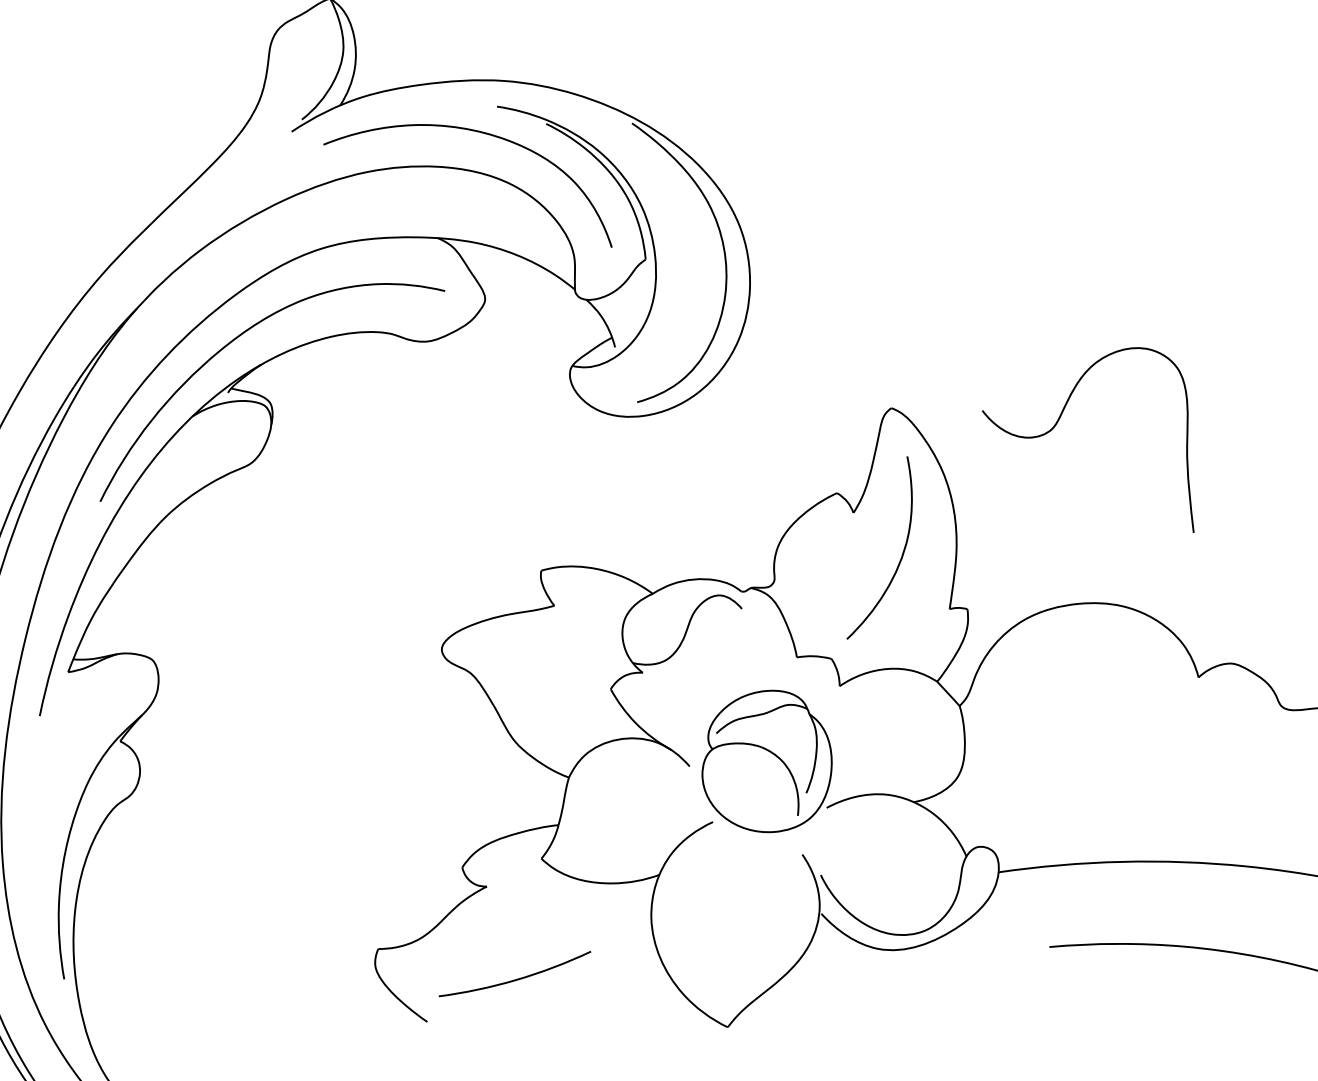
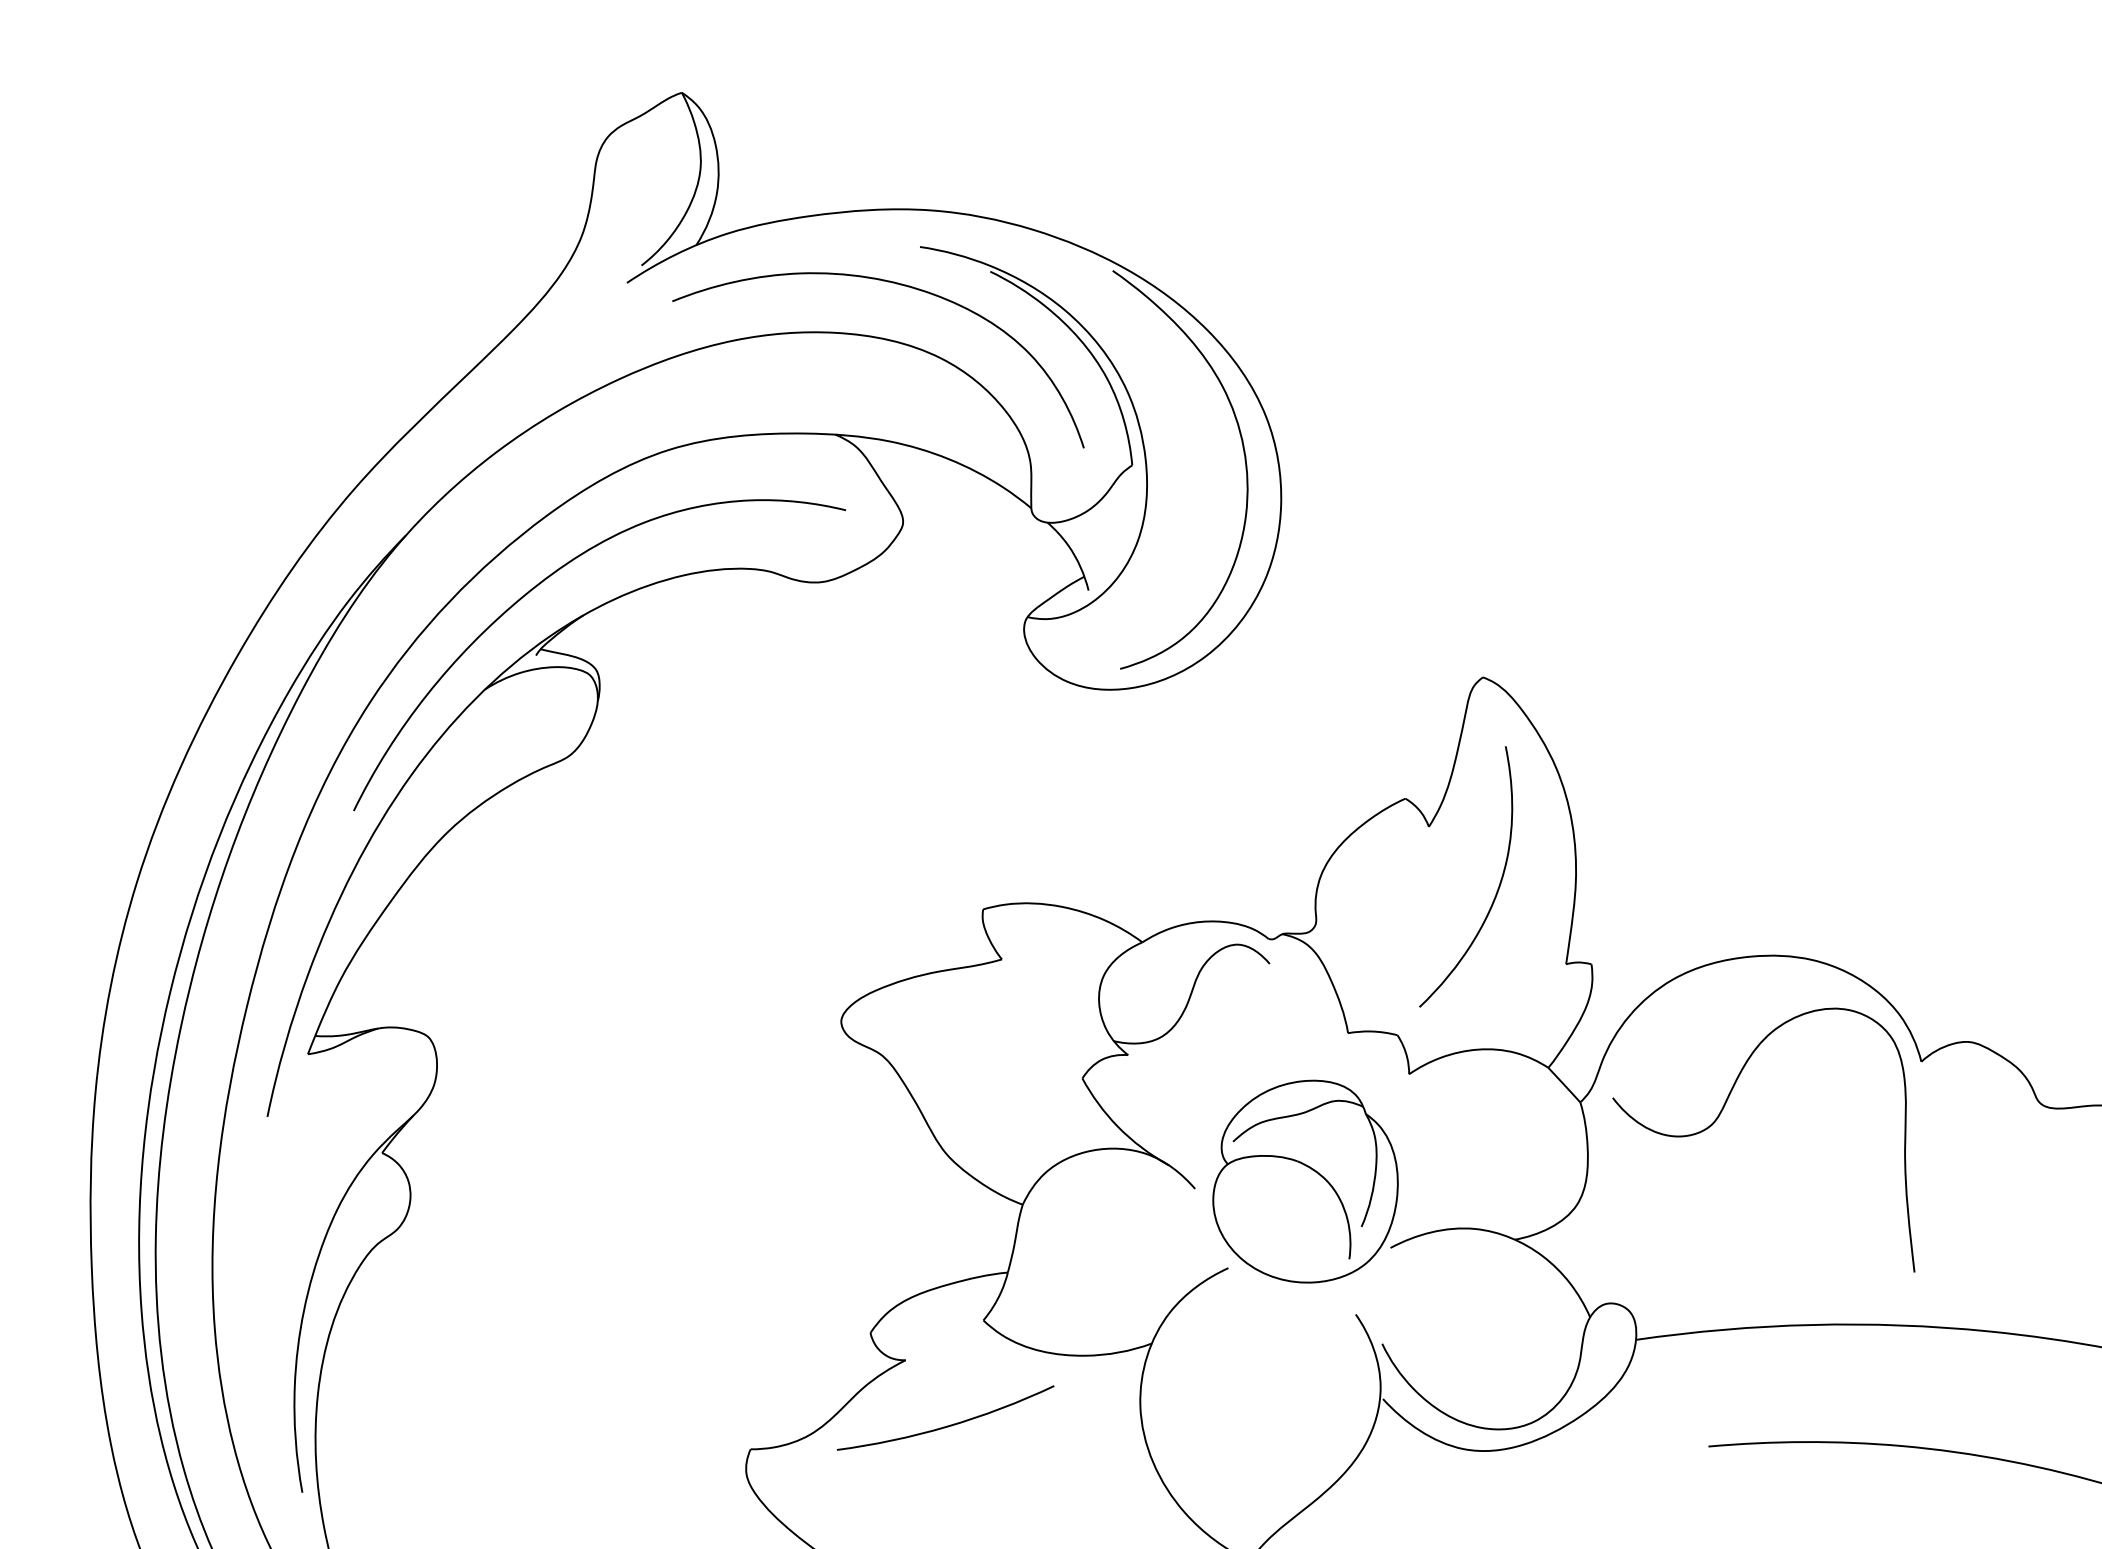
curve: (1057, 422) -> (1720, 1115), moved
curve: (516, 979) -> (947, 1425), moved

